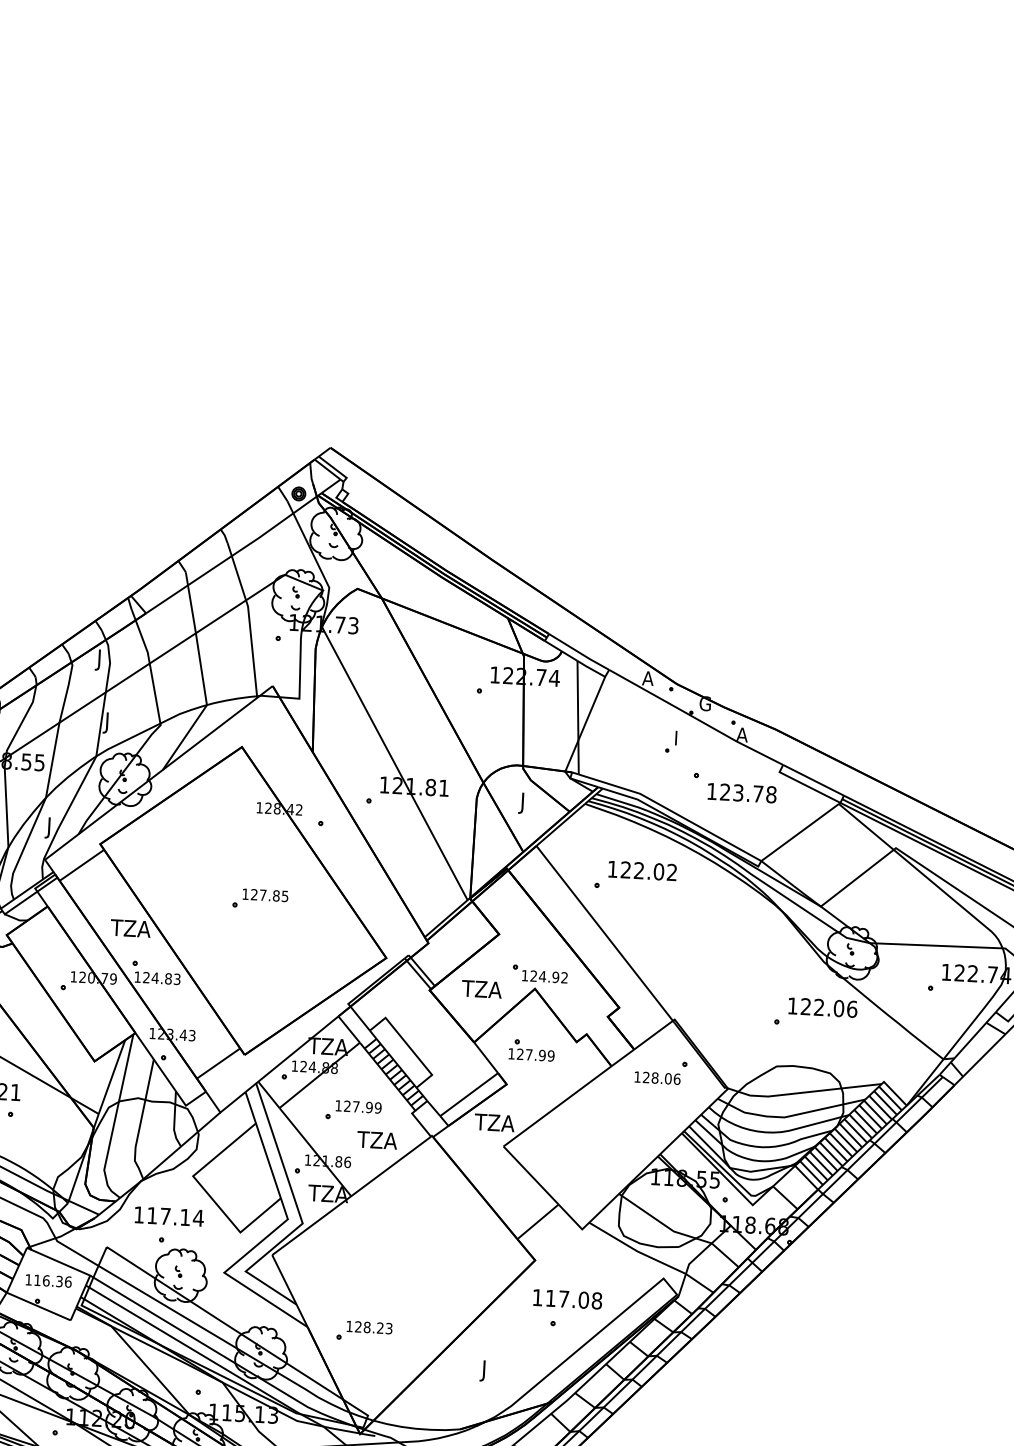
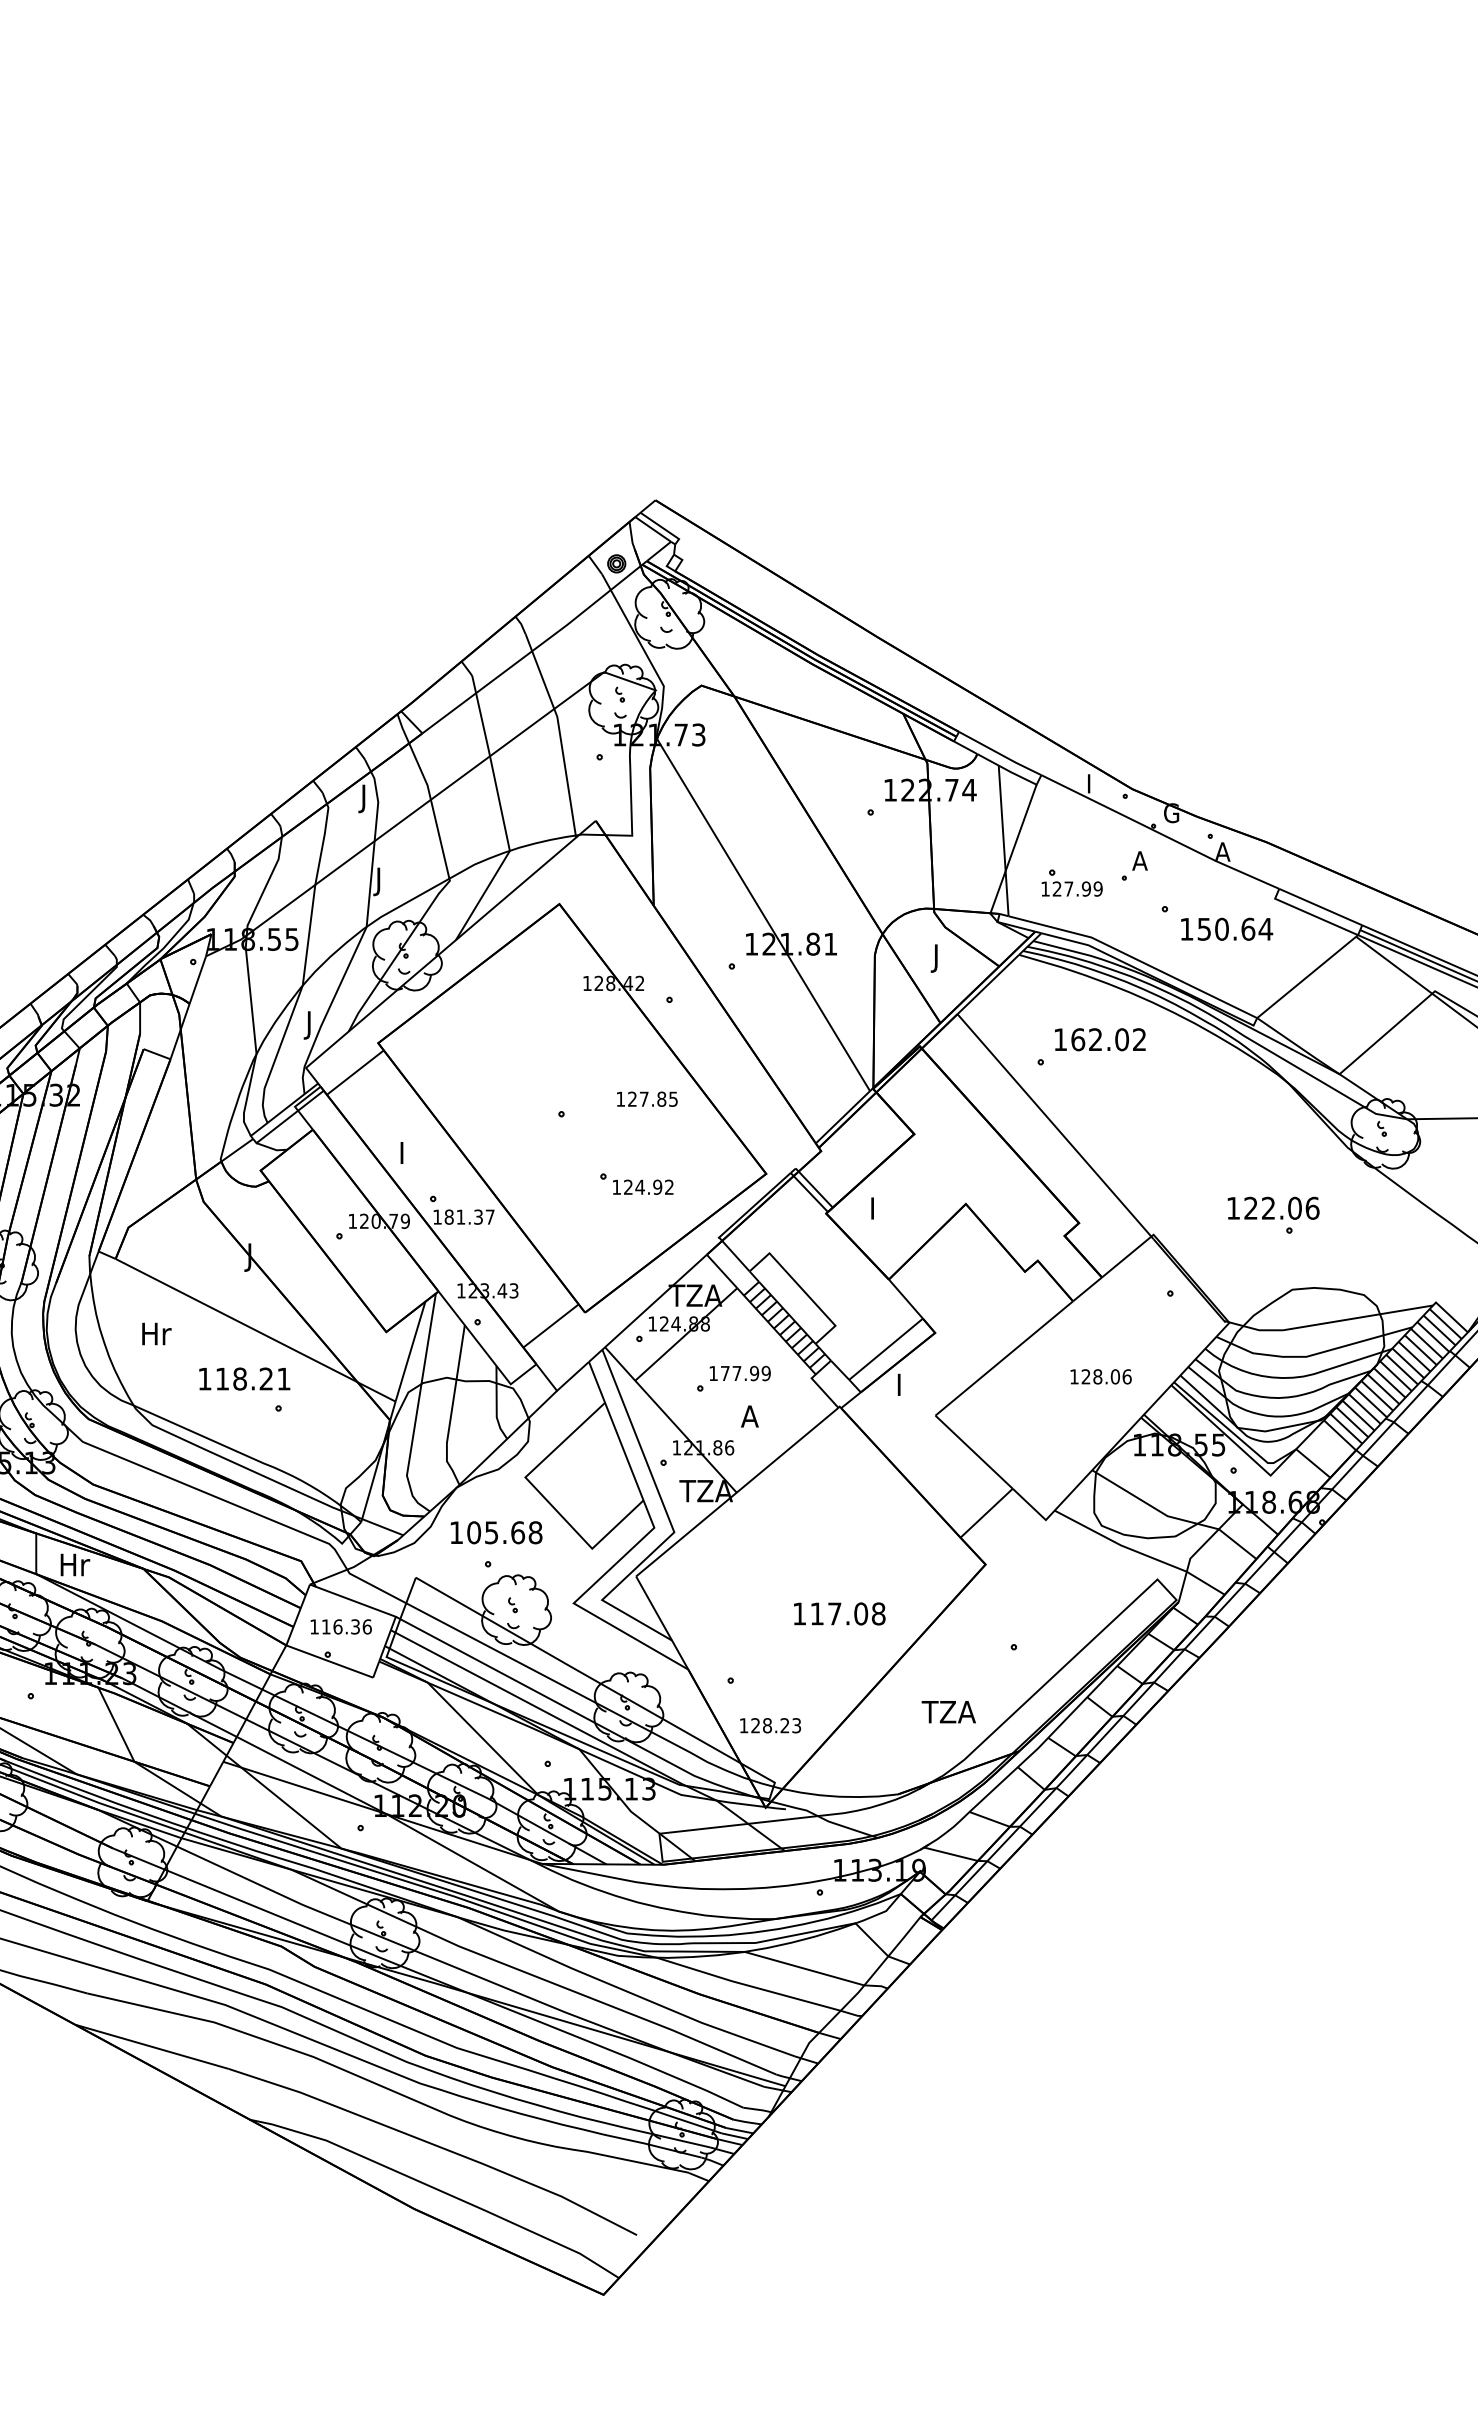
text: (647, 678) -> (1093, 783), A -> I
text: (679, 737) -> (1139, 860), I -> A
text: (748, 792) -> (1235, 928), 123.78 -> 150.64
text: (626, 869) -> (1078, 1039), 122.02 -> 162.02
text: (265, 894) -> (647, 1098), moved
text: (130, 928) -> (424, 1152), TZA -> I
part: (540, 973) -> (636, 1183), moved
text: (161, 978) -> (469, 1216), 124.83 -> 181.37
text: (481, 989) -> (895, 1208), TZA -> I
text: (822, 1007) -> (1273, 1207), moved
part: (531, 1050) -> (1071, 882), moved
text: (657, 1077) -> (1100, 1376), moved
text: (346, 1105) -> (724, 1372), 127.99 -> 177.99
text: (494, 1122) -> (921, 1384), TZA -> I
text: (377, 1140) -> (767, 1416), TZA -> A
text: (175, 1216) -> (504, 1532), 117.14 -> 105.68
text: (567, 1298) -> (839, 1613), moved
text: (369, 1327) -> (770, 1725), moved
text: (500, 1372) -> (947, 1715), J -> TZA

